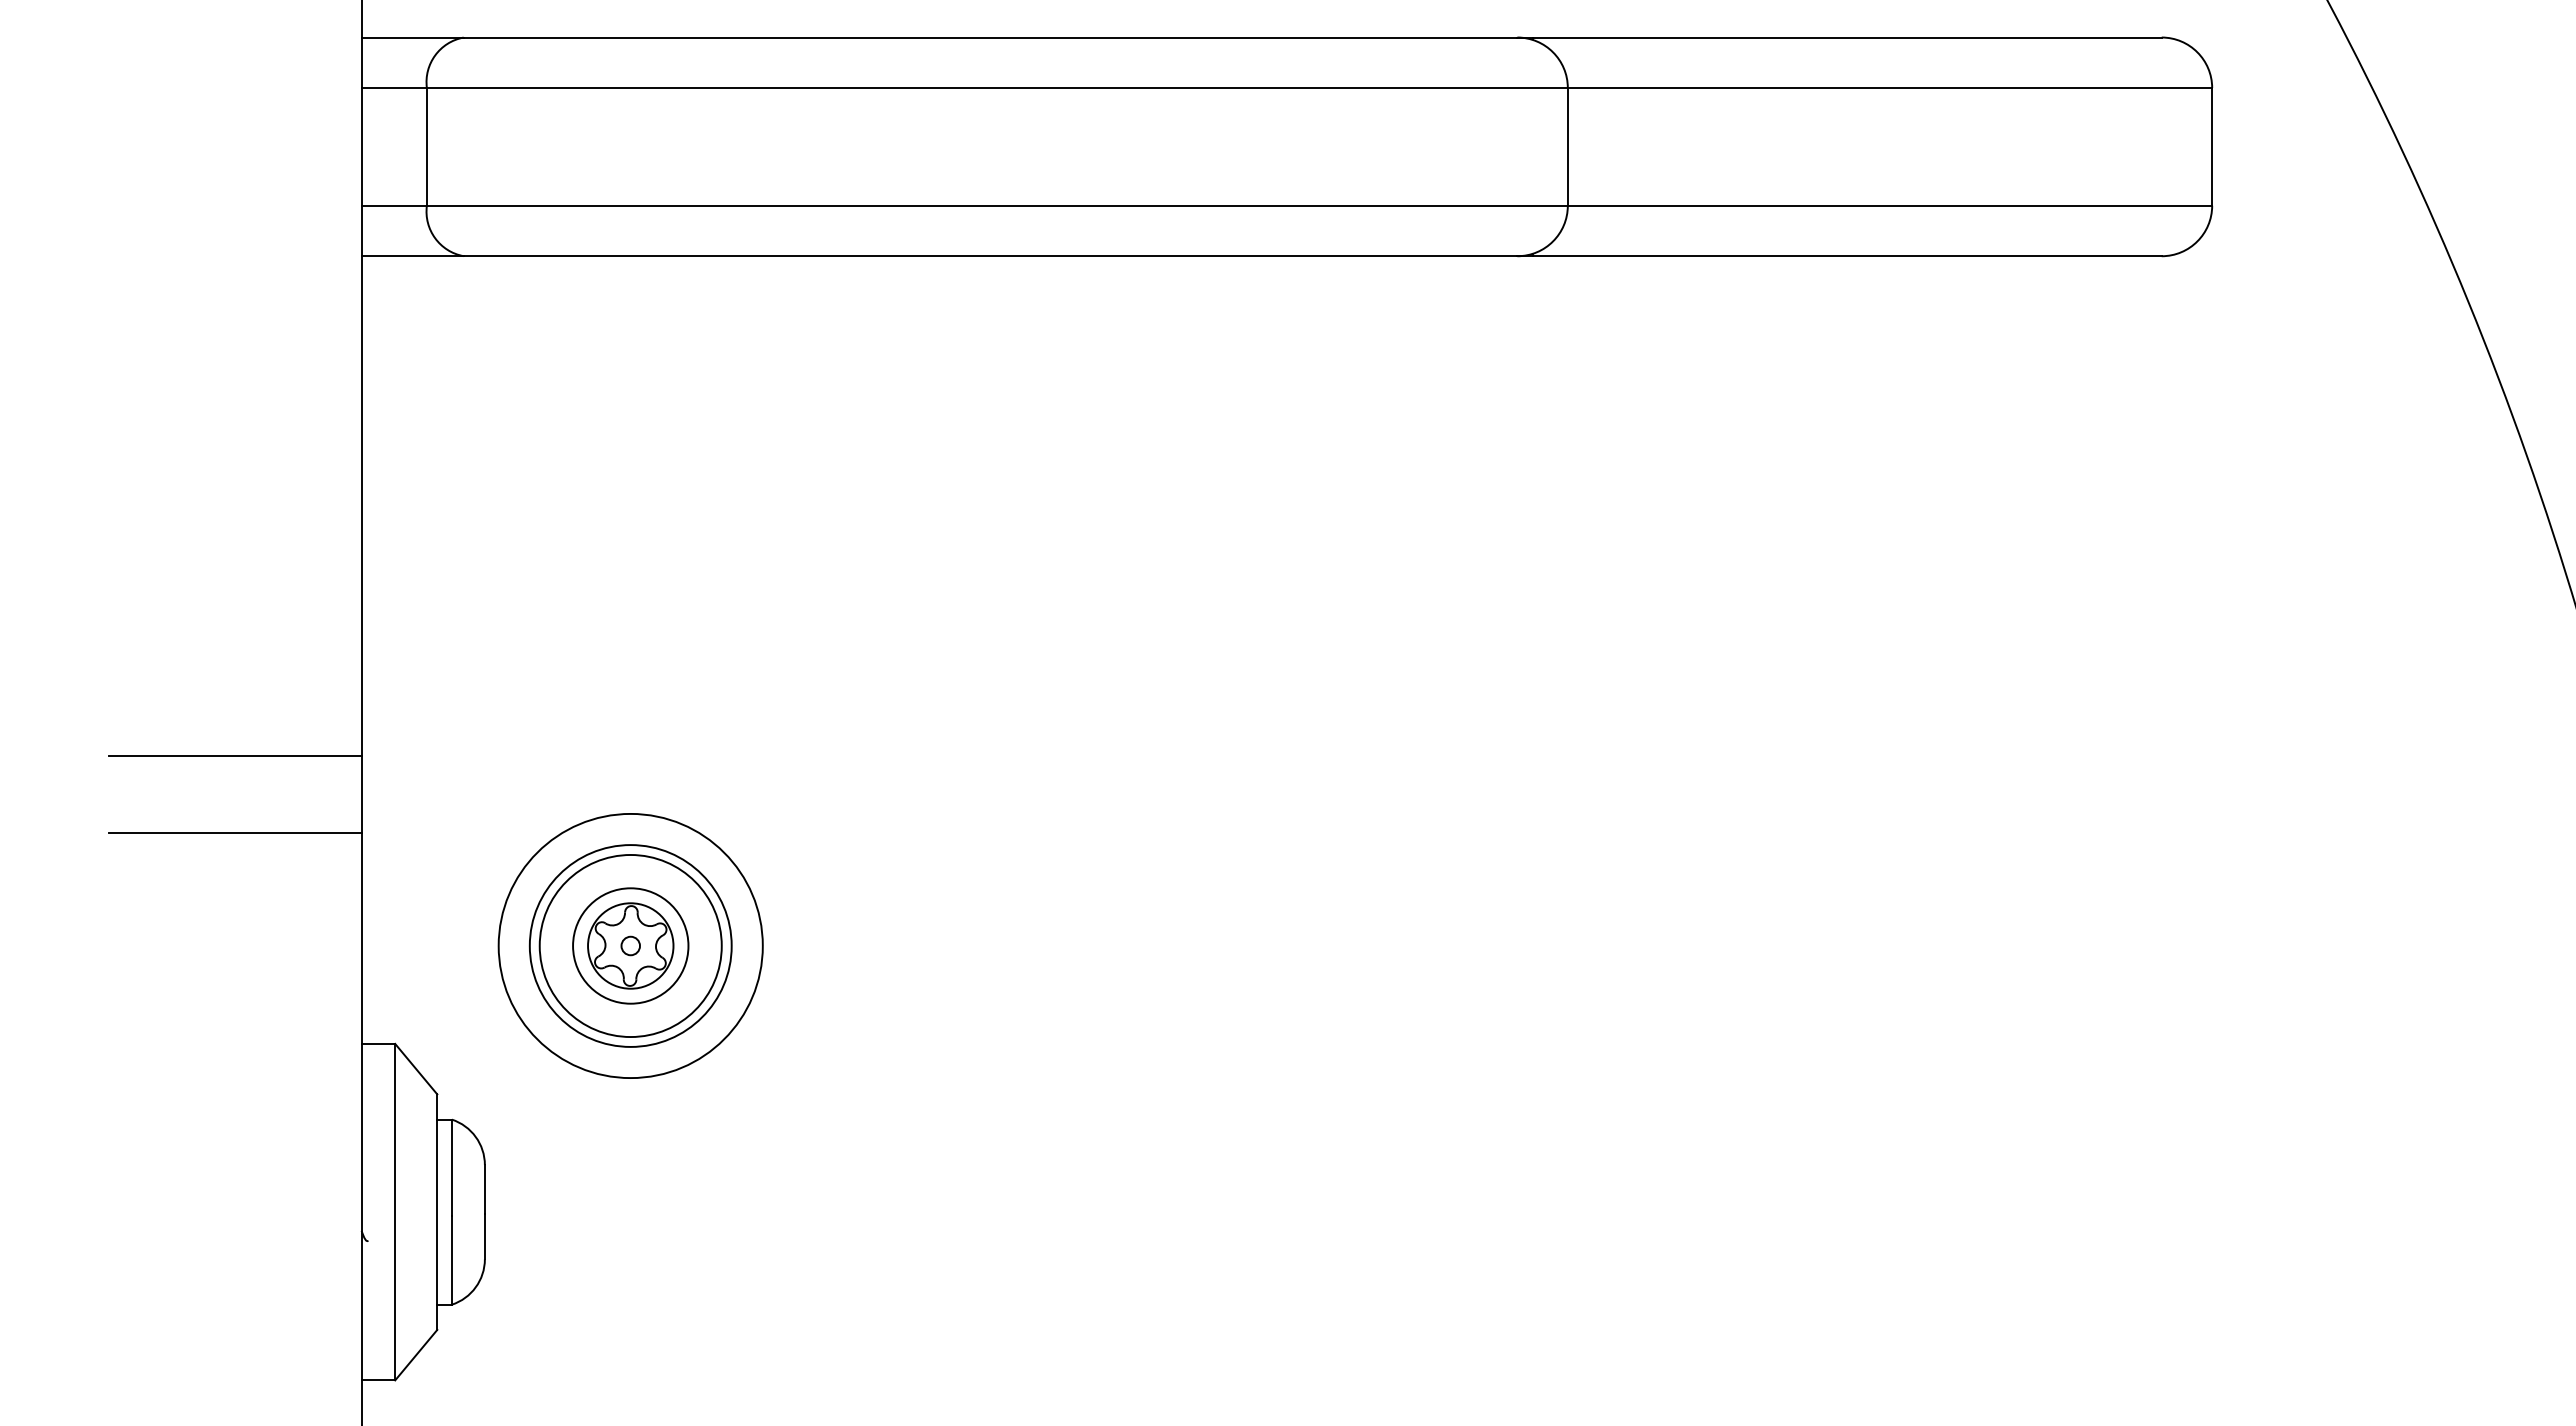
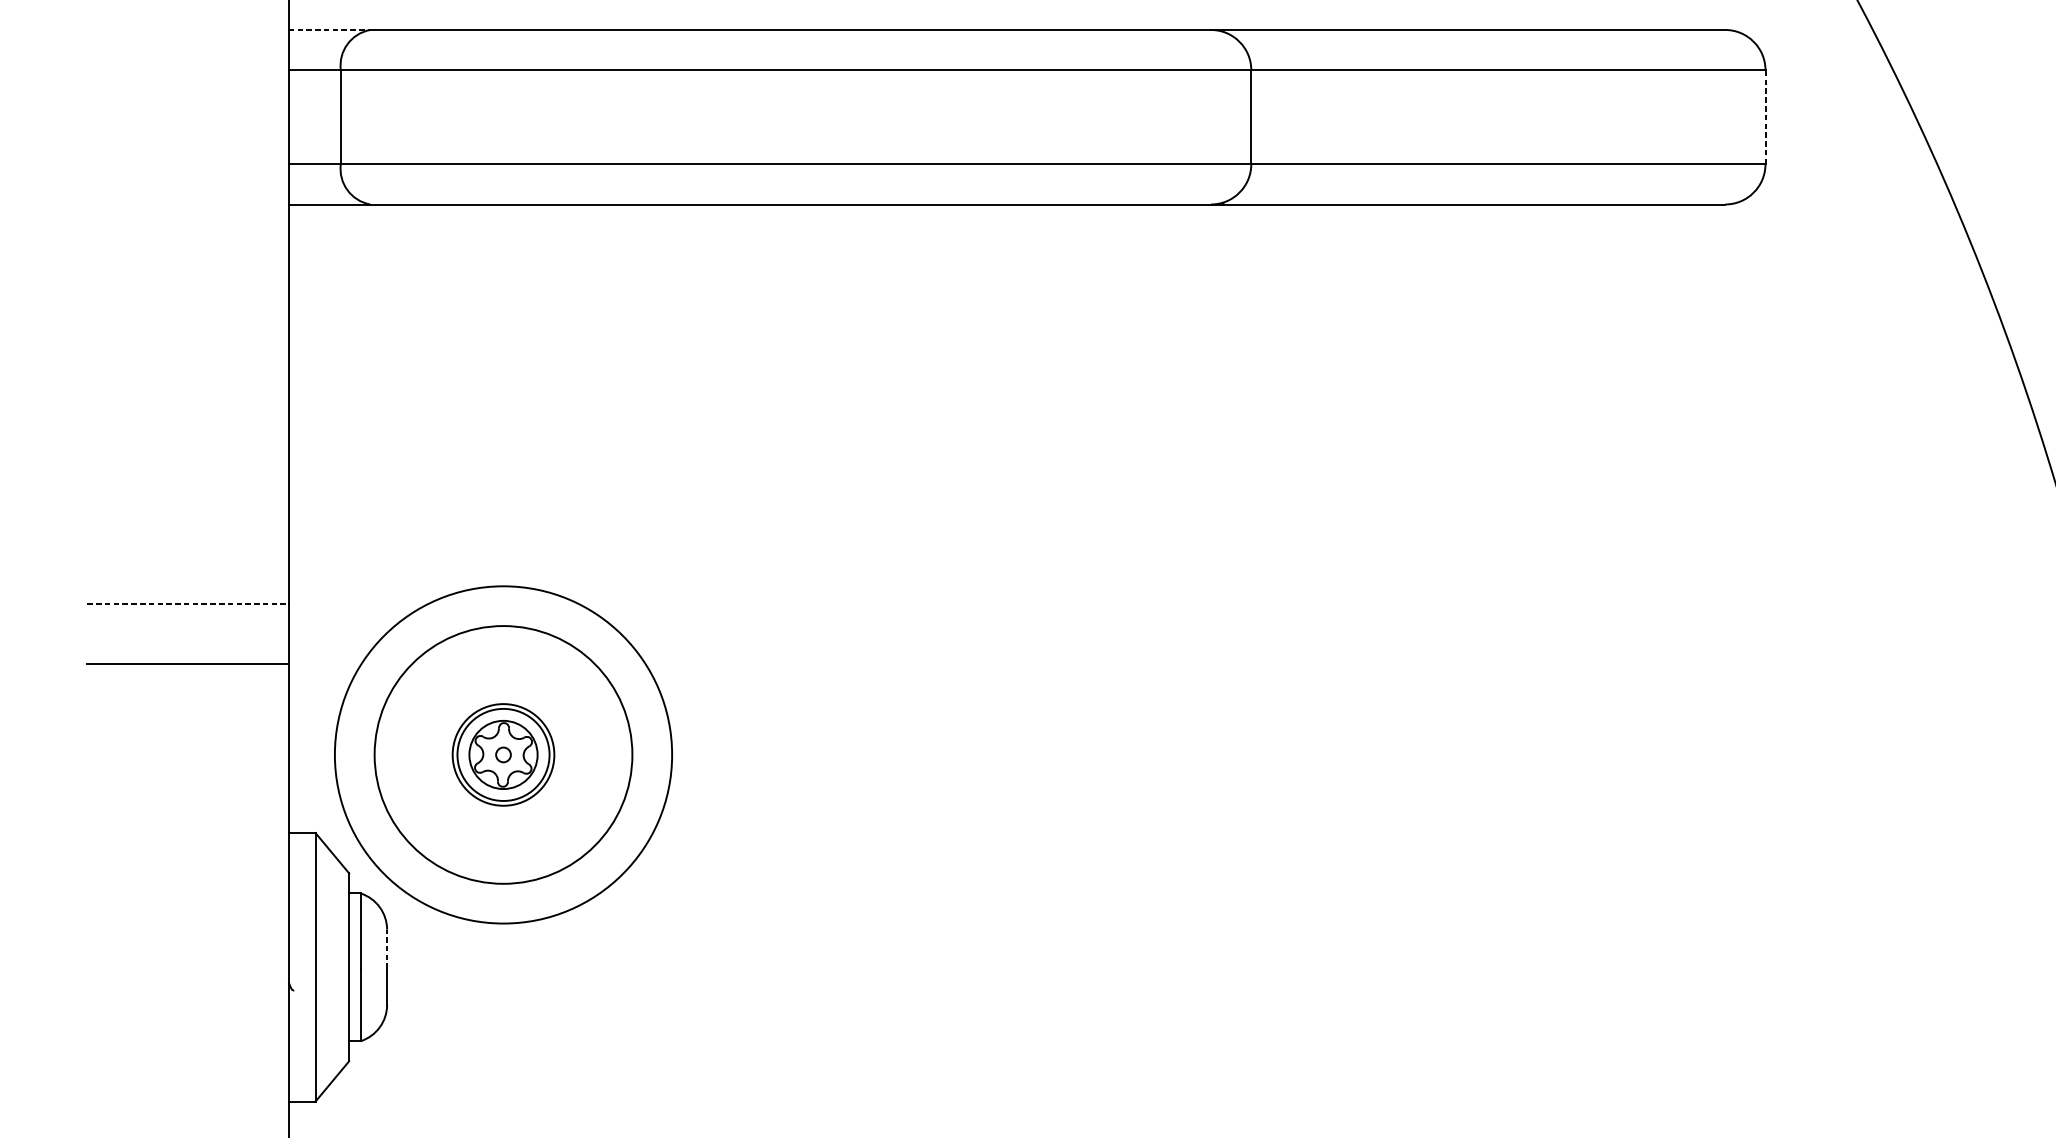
line: (413, 37) -> (330, 29), solid -> dashed
line: (2212, 146) -> (1765, 116), solid -> dashed
line: (235, 756) -> (188, 603), solid -> dashed
circle: (630, 945) -> (503, 754), size x0.7
circle: (630, 945) -> (503, 754), size x1.6
circle: (630, 945) -> (503, 754), size x1.6
line: (484, 1189) -> (386, 949), solid -> dashed

